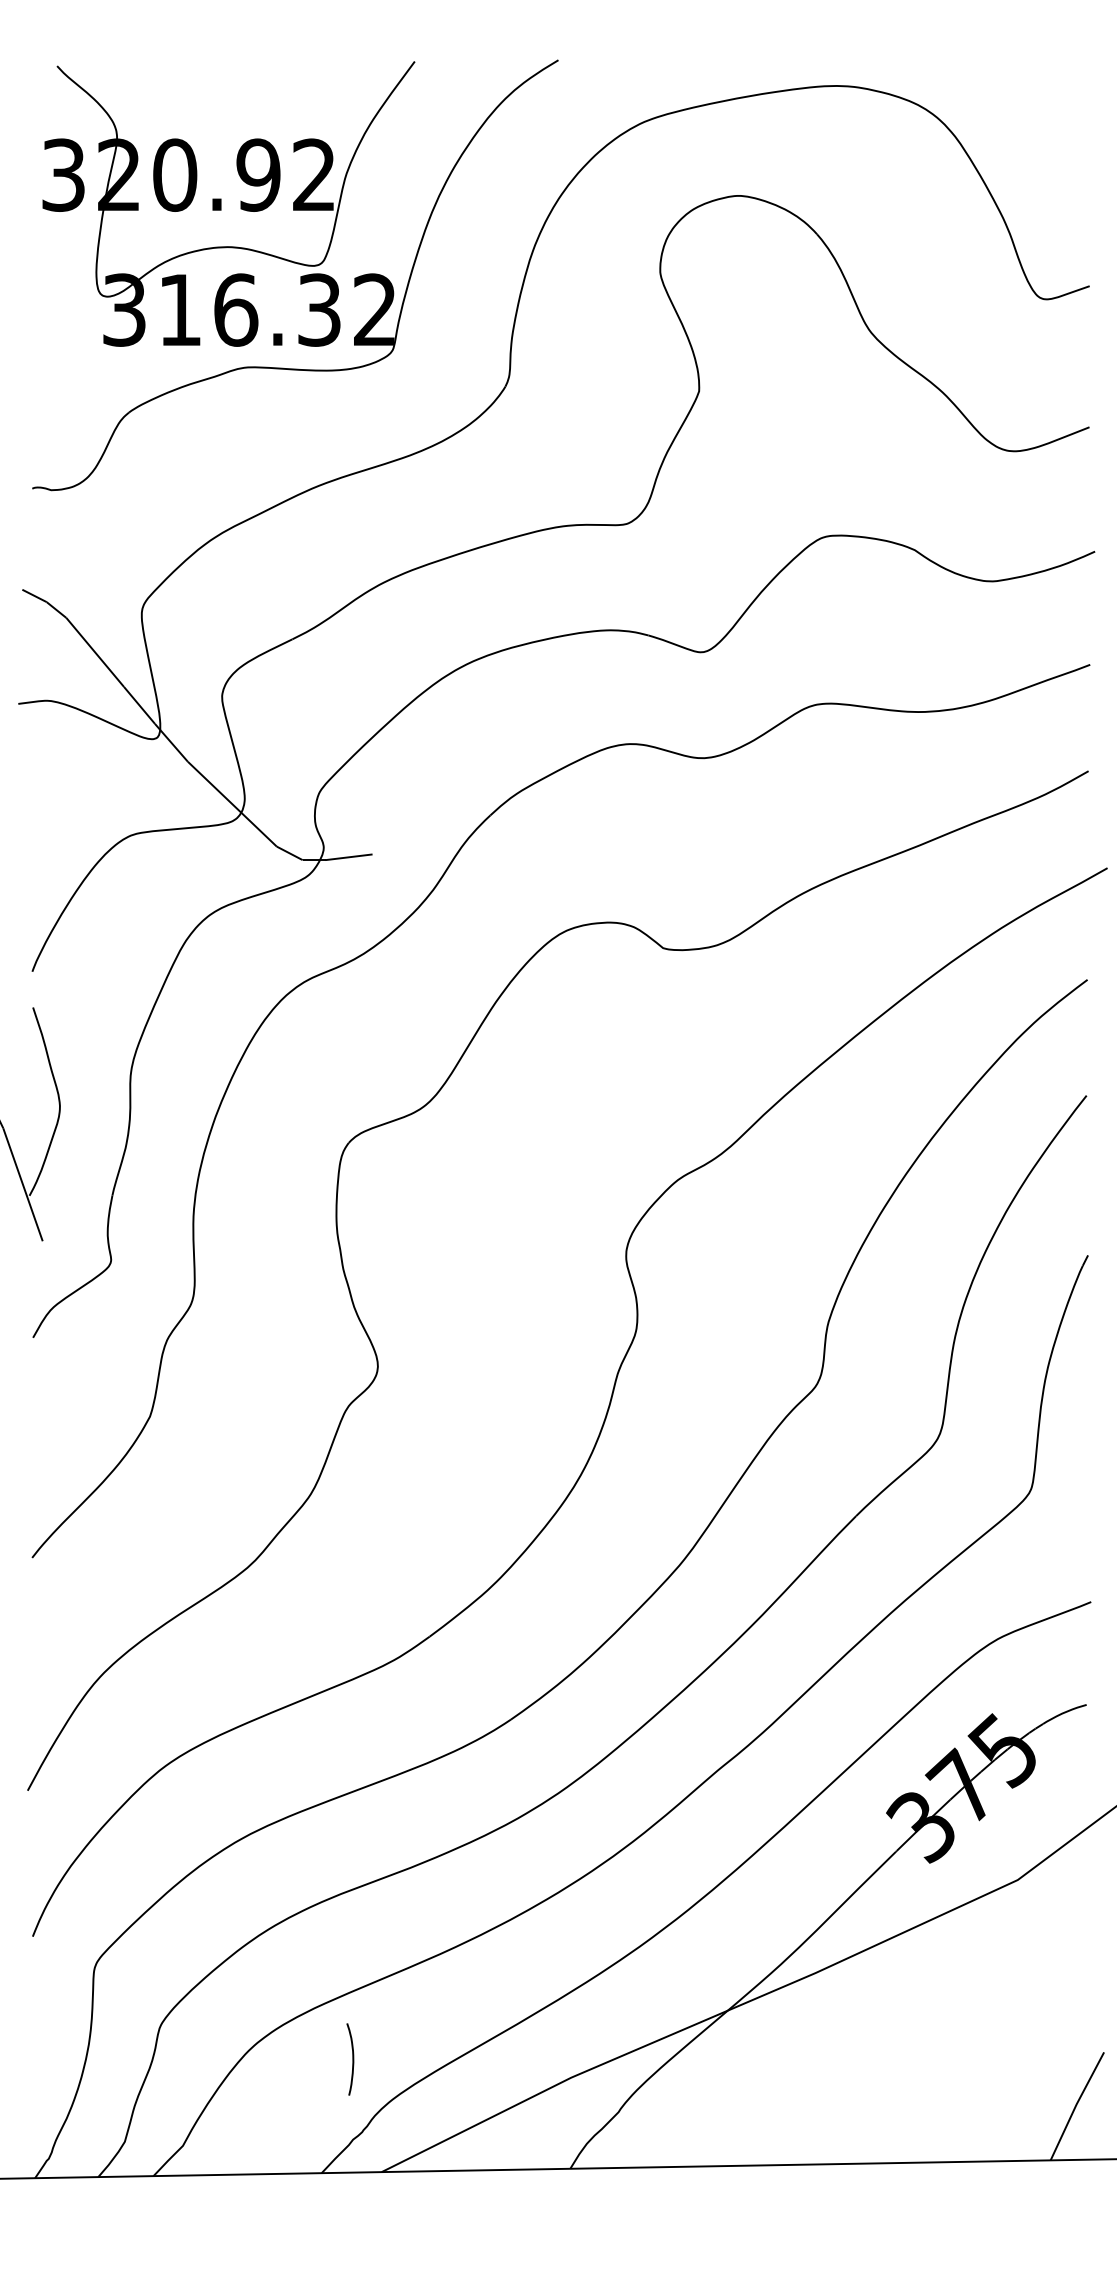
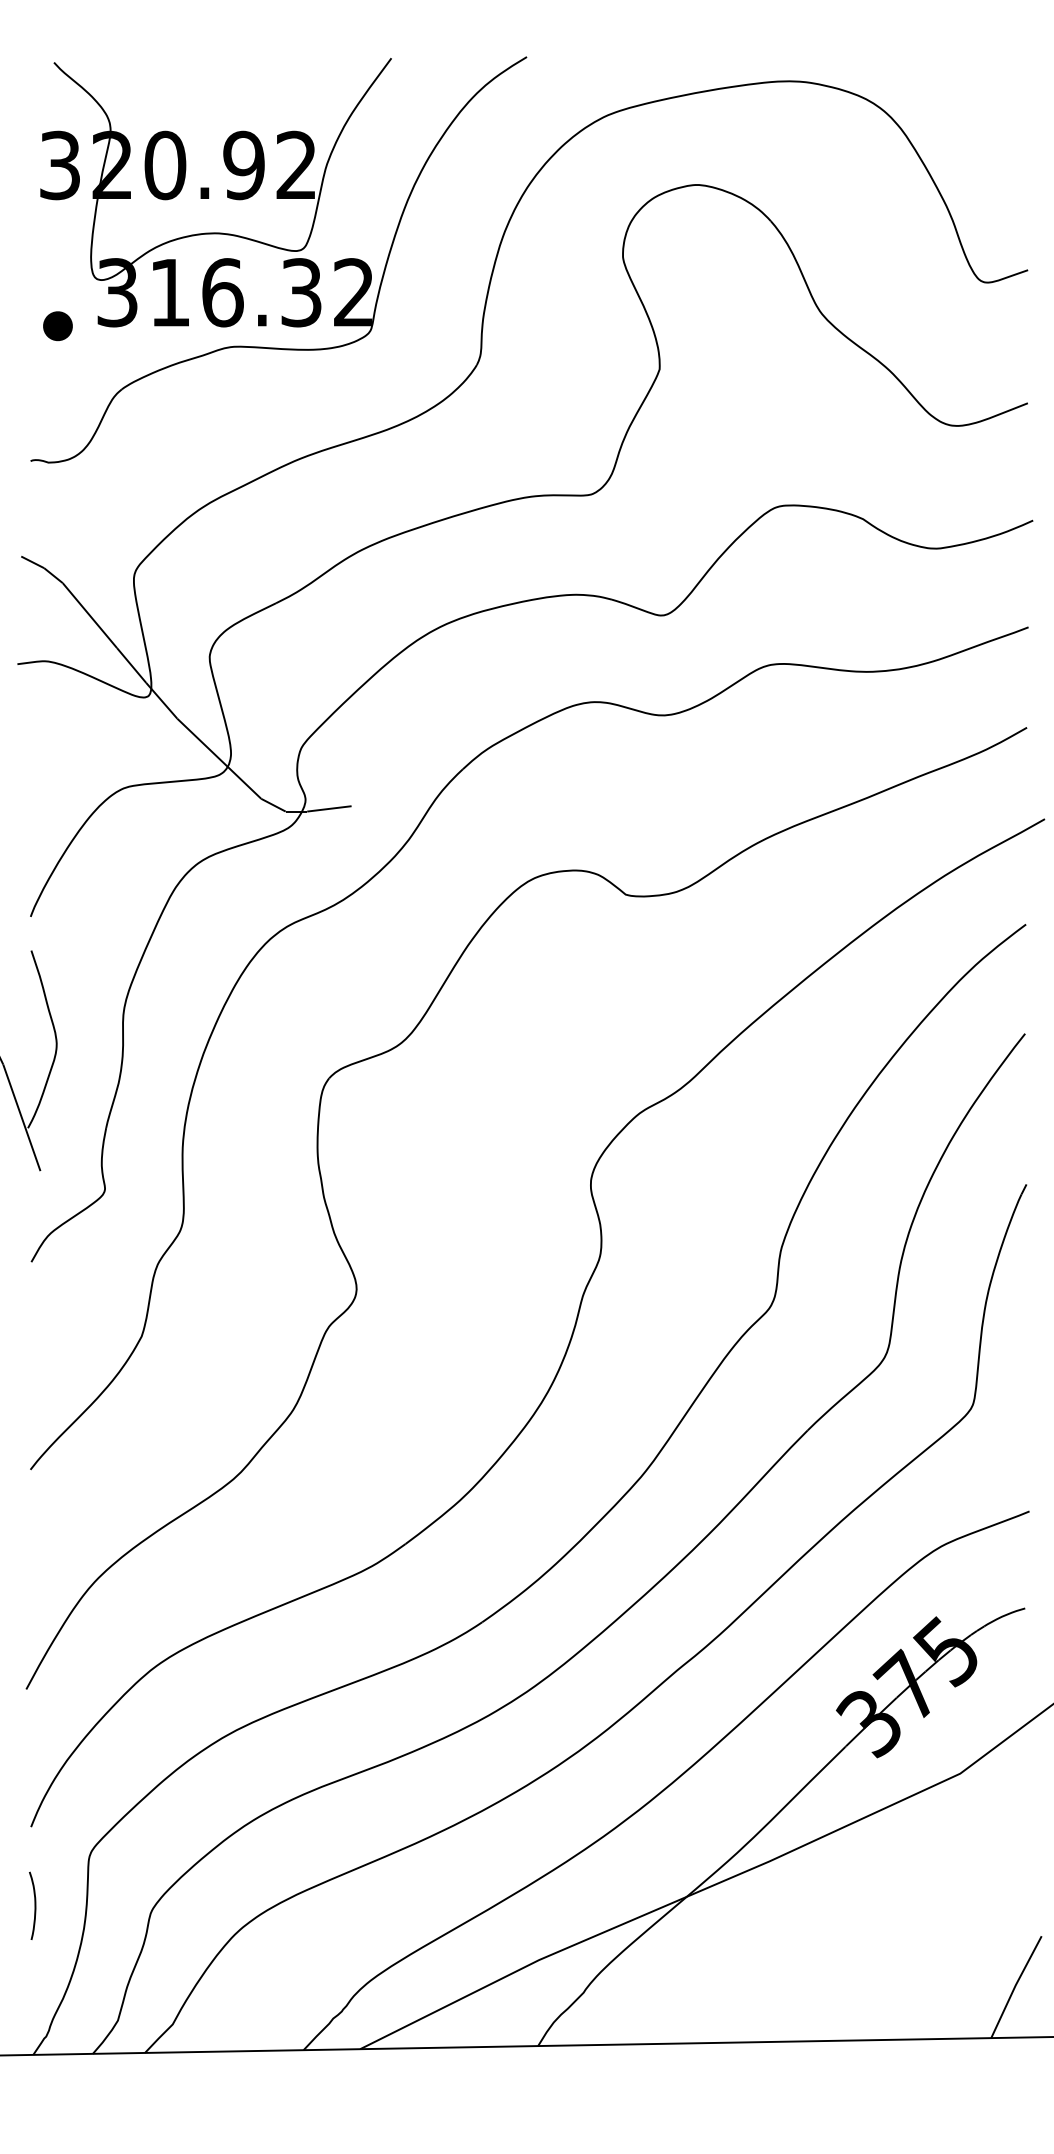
part: (60, 345) -> (57, 326), added
curve: (352, 2059) -> (34, 1905), moved

